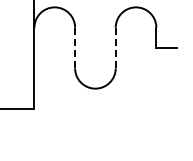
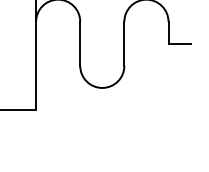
line: (75, 48) -> (80, 44), dashed -> solid
line: (115, 48) -> (124, 44), dashed -> solid

